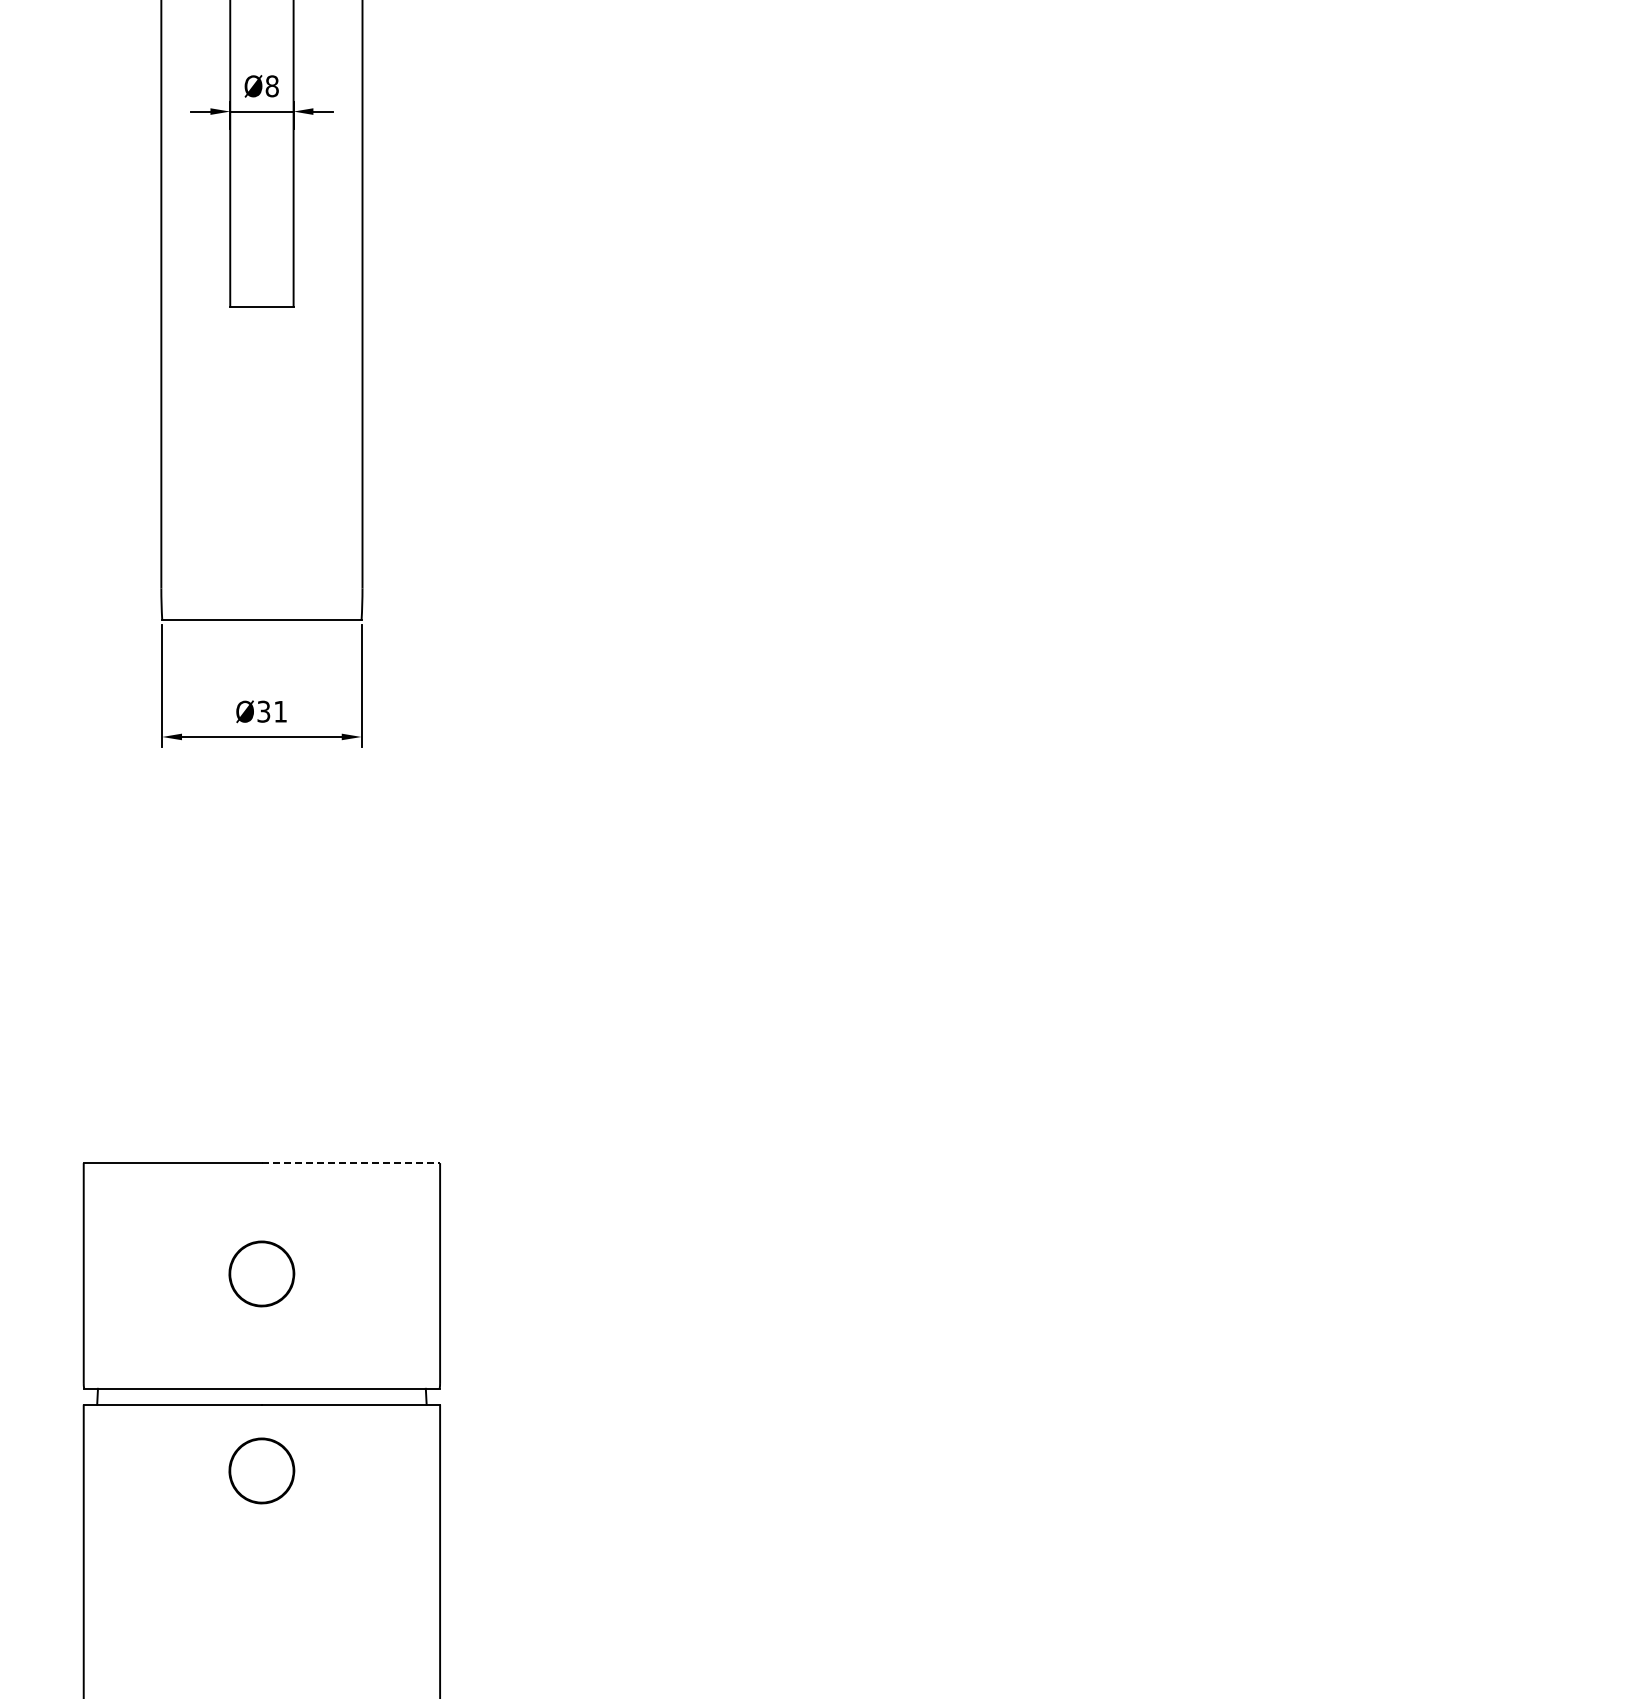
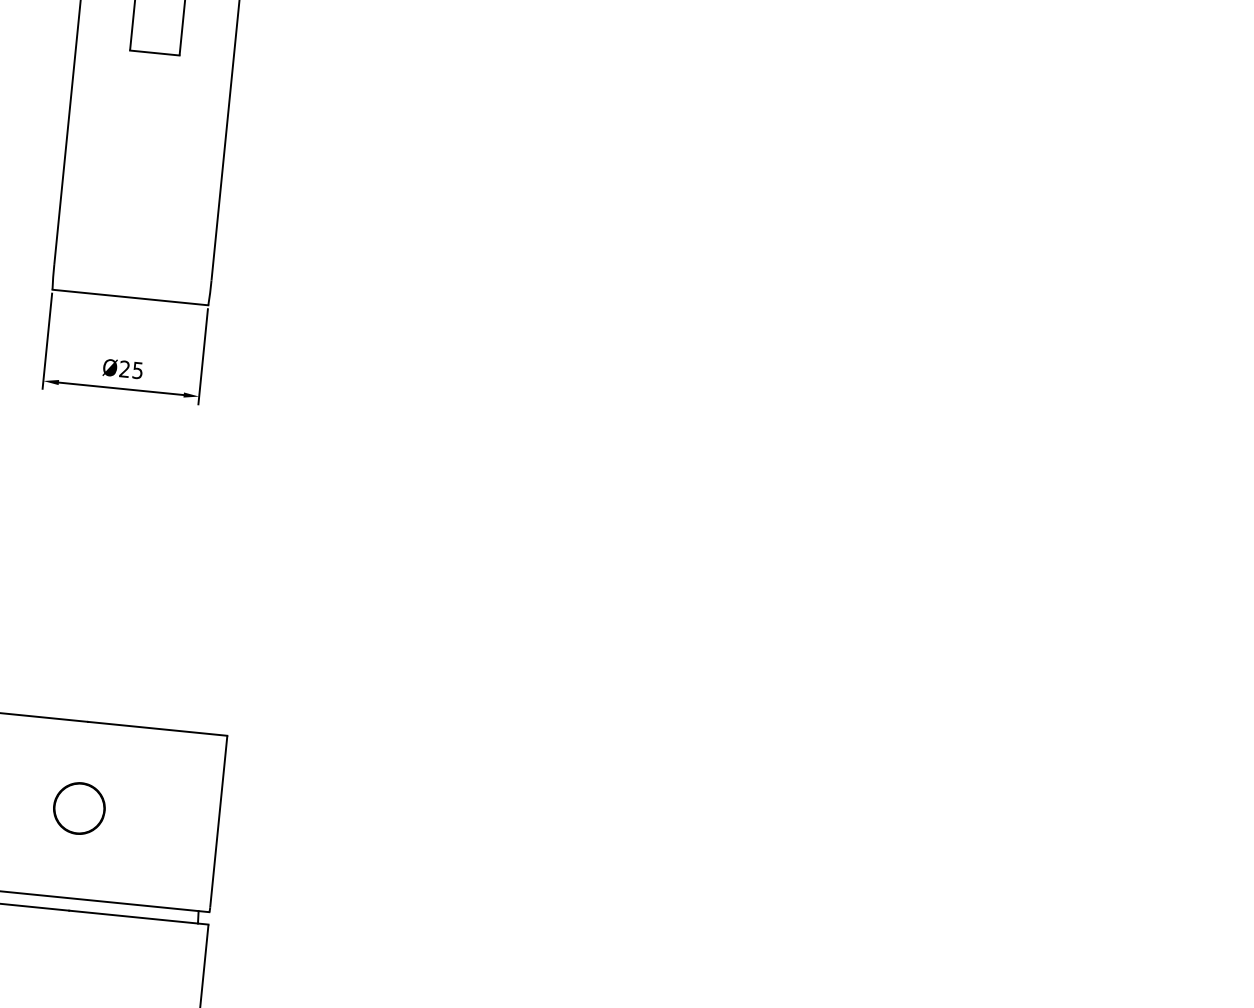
text: (271, 711) -> (130, 369), Ø31 -> Ø25
line: (351, 1163) -> (158, 729), dashed -> solid
part: (261, 1470) -> (63, 962), removed

